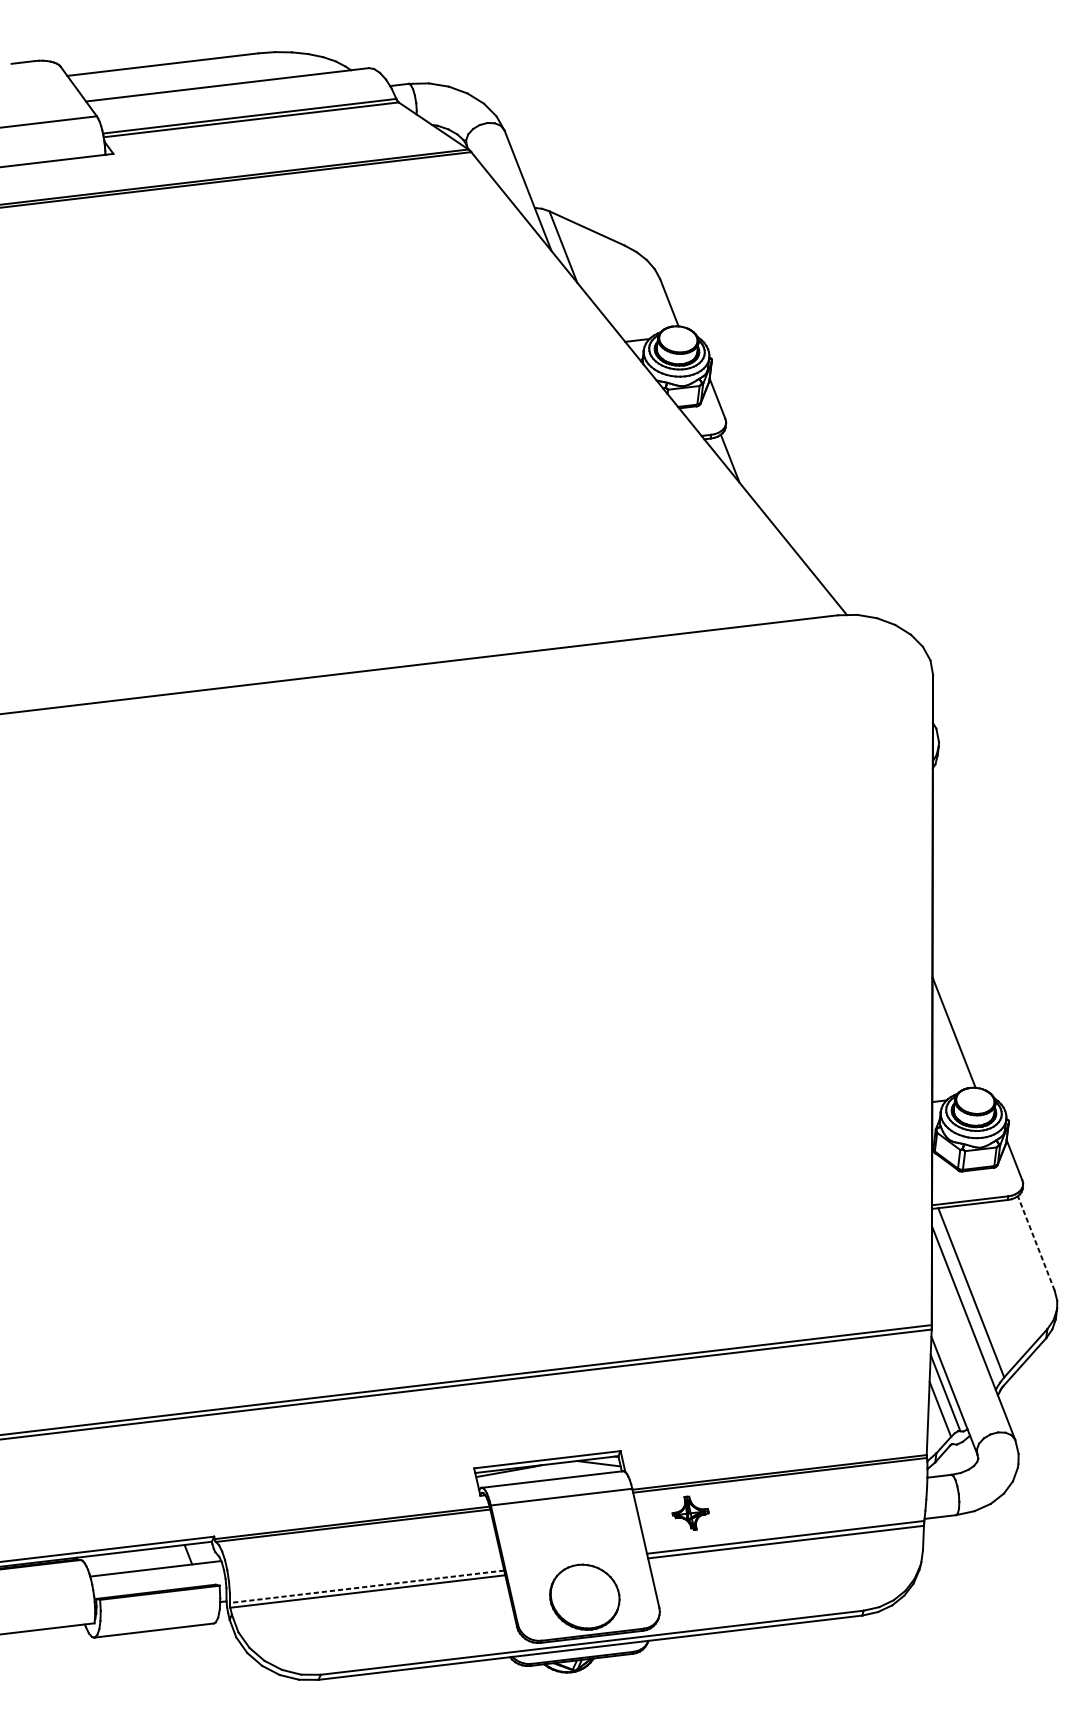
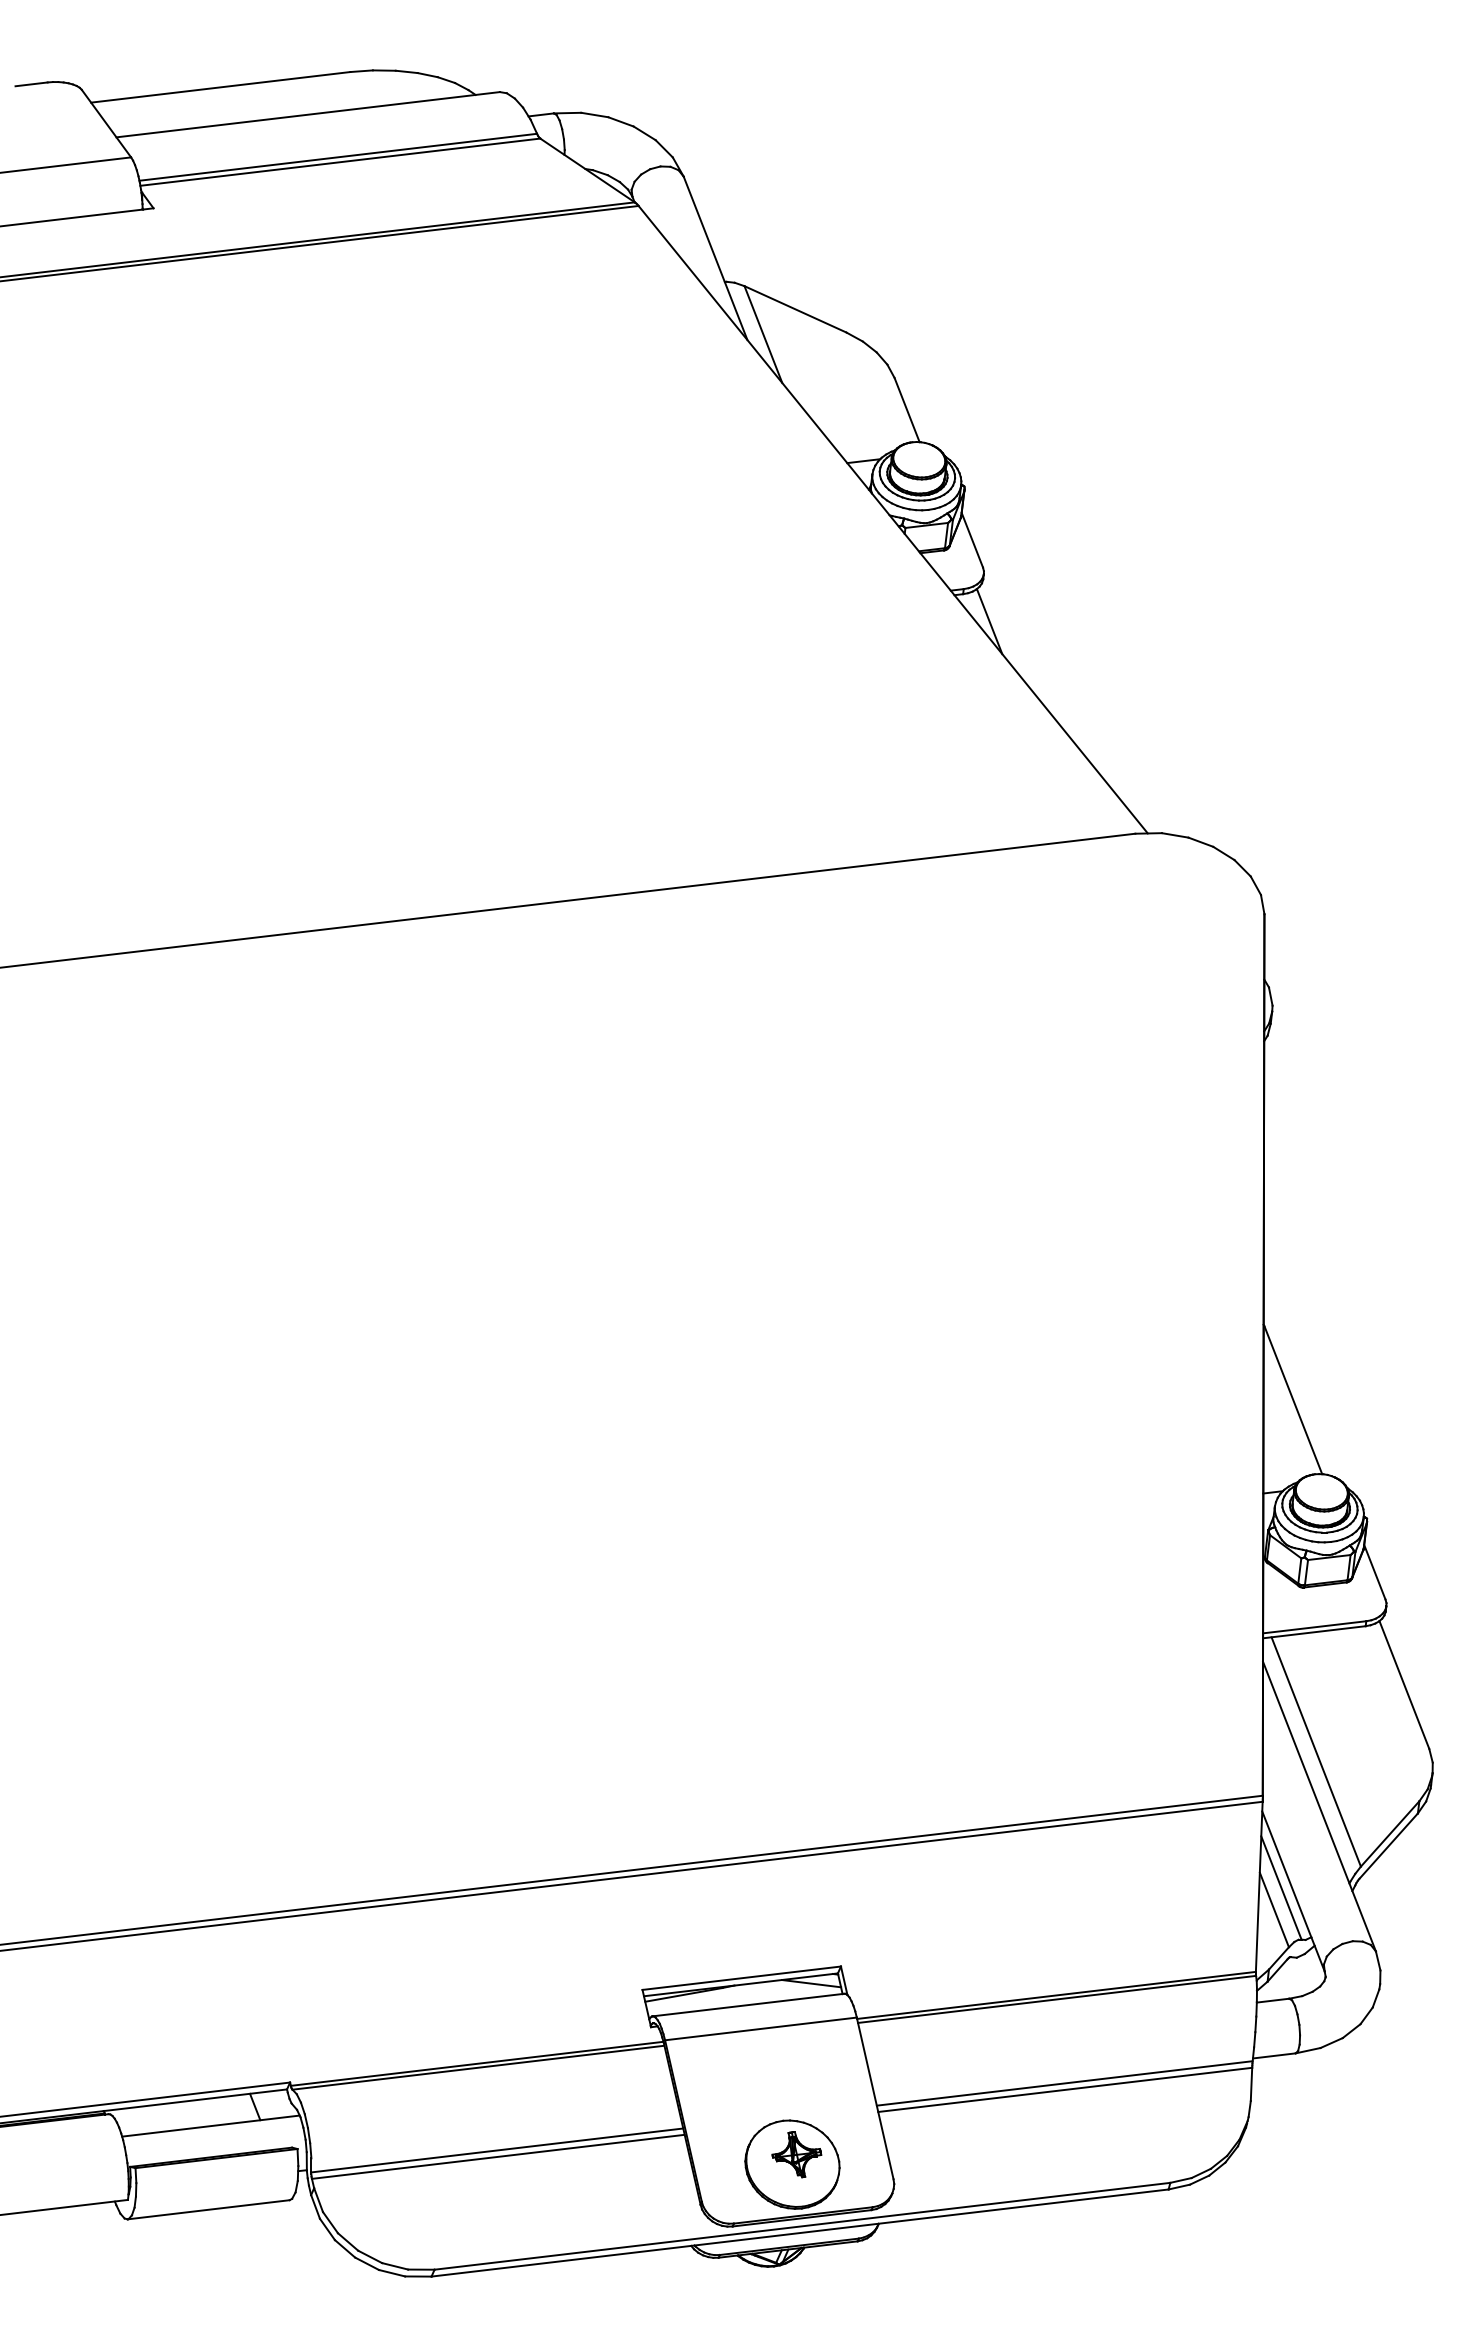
line: (1036, 1243) -> (1404, 1685), dashed -> solid
part: (690, 1513) -> (796, 2154), moved
line: (366, 1586) -> (496, 2150), dashed -> solid

